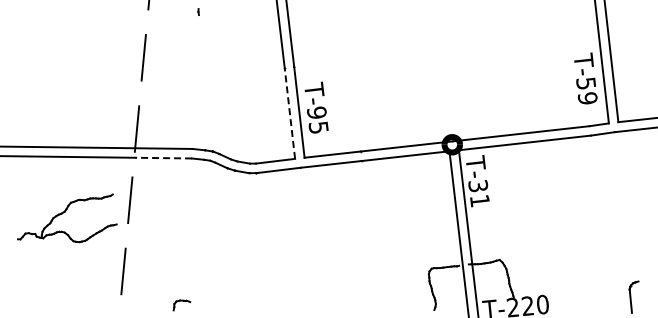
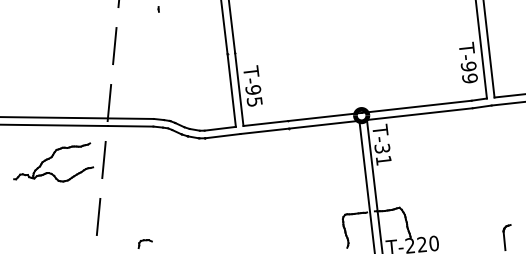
text: (586, 83) -> (469, 66), T-59 -> T-99
line: (289, 113) -> (231, 90), dashed -> solid
line: (163, 158) -> (130, 126), dashed -> solid
part: (65, 212) -> (52, 157), moved

